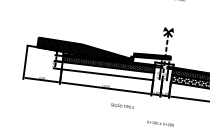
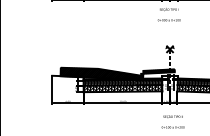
hatch: (107, 70) -> (122, 88), added
text: (121, 105) -> (172, 116), moved

